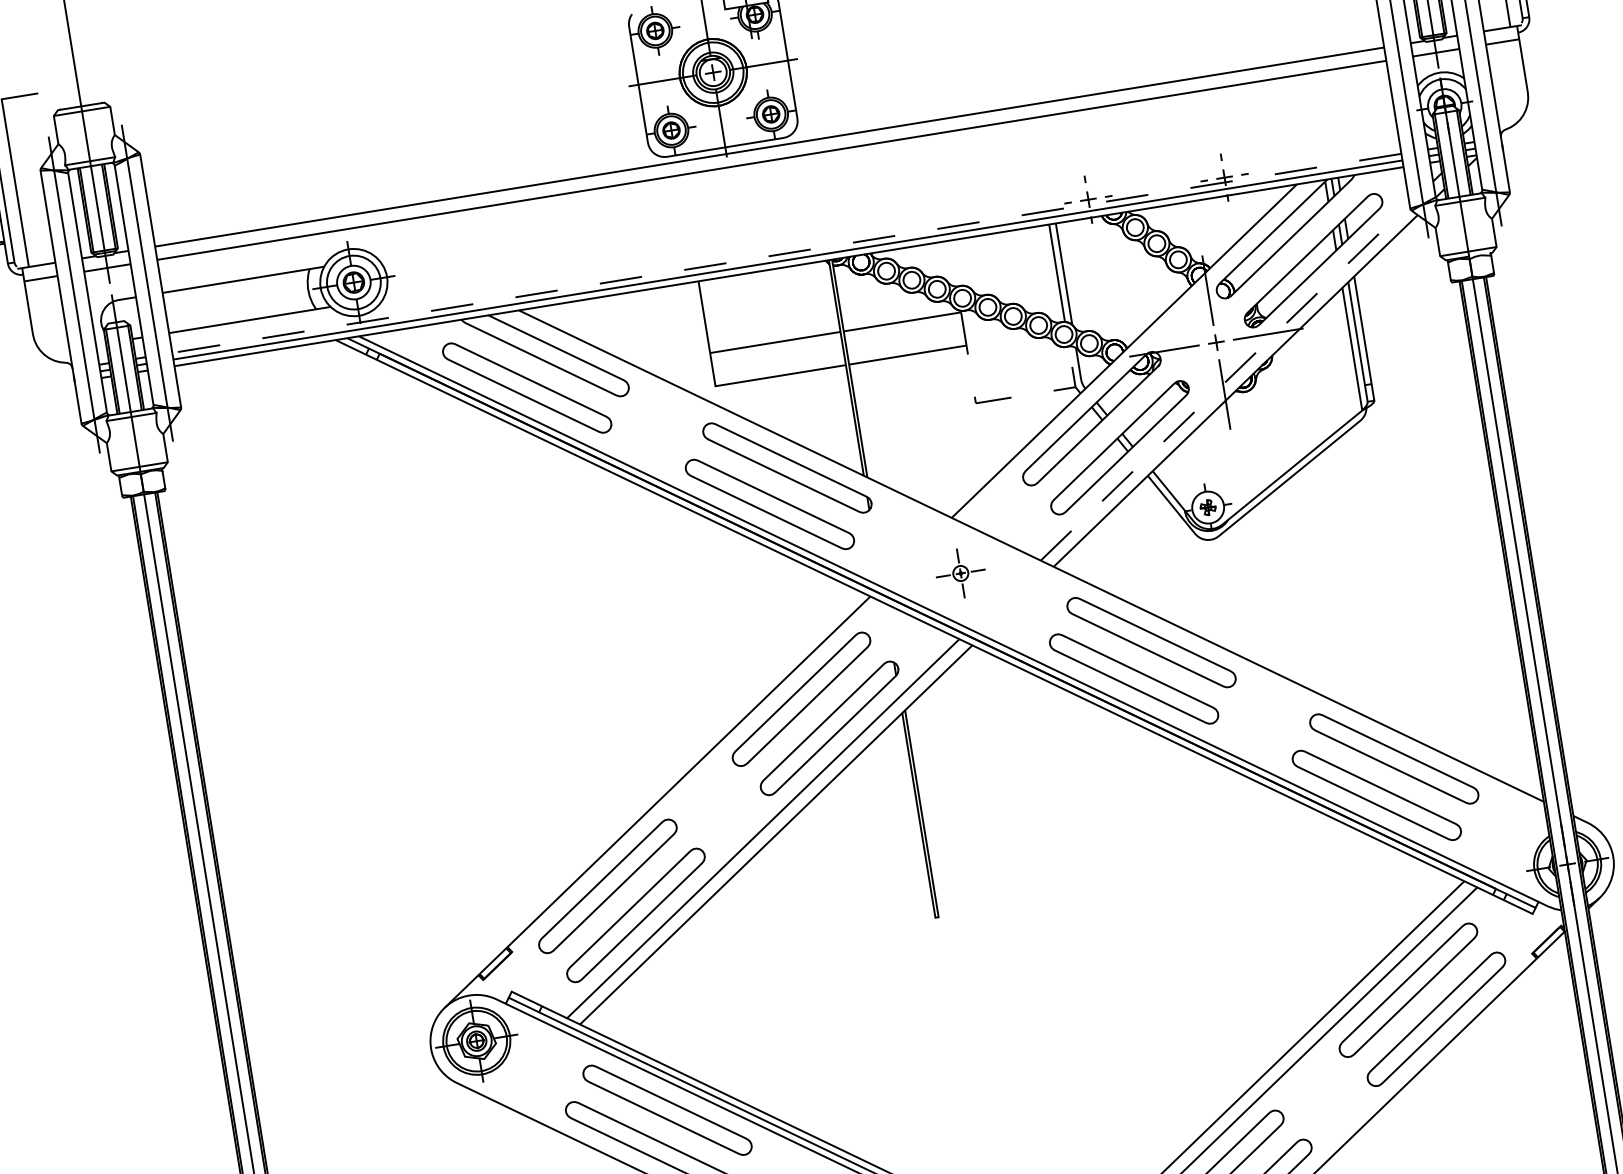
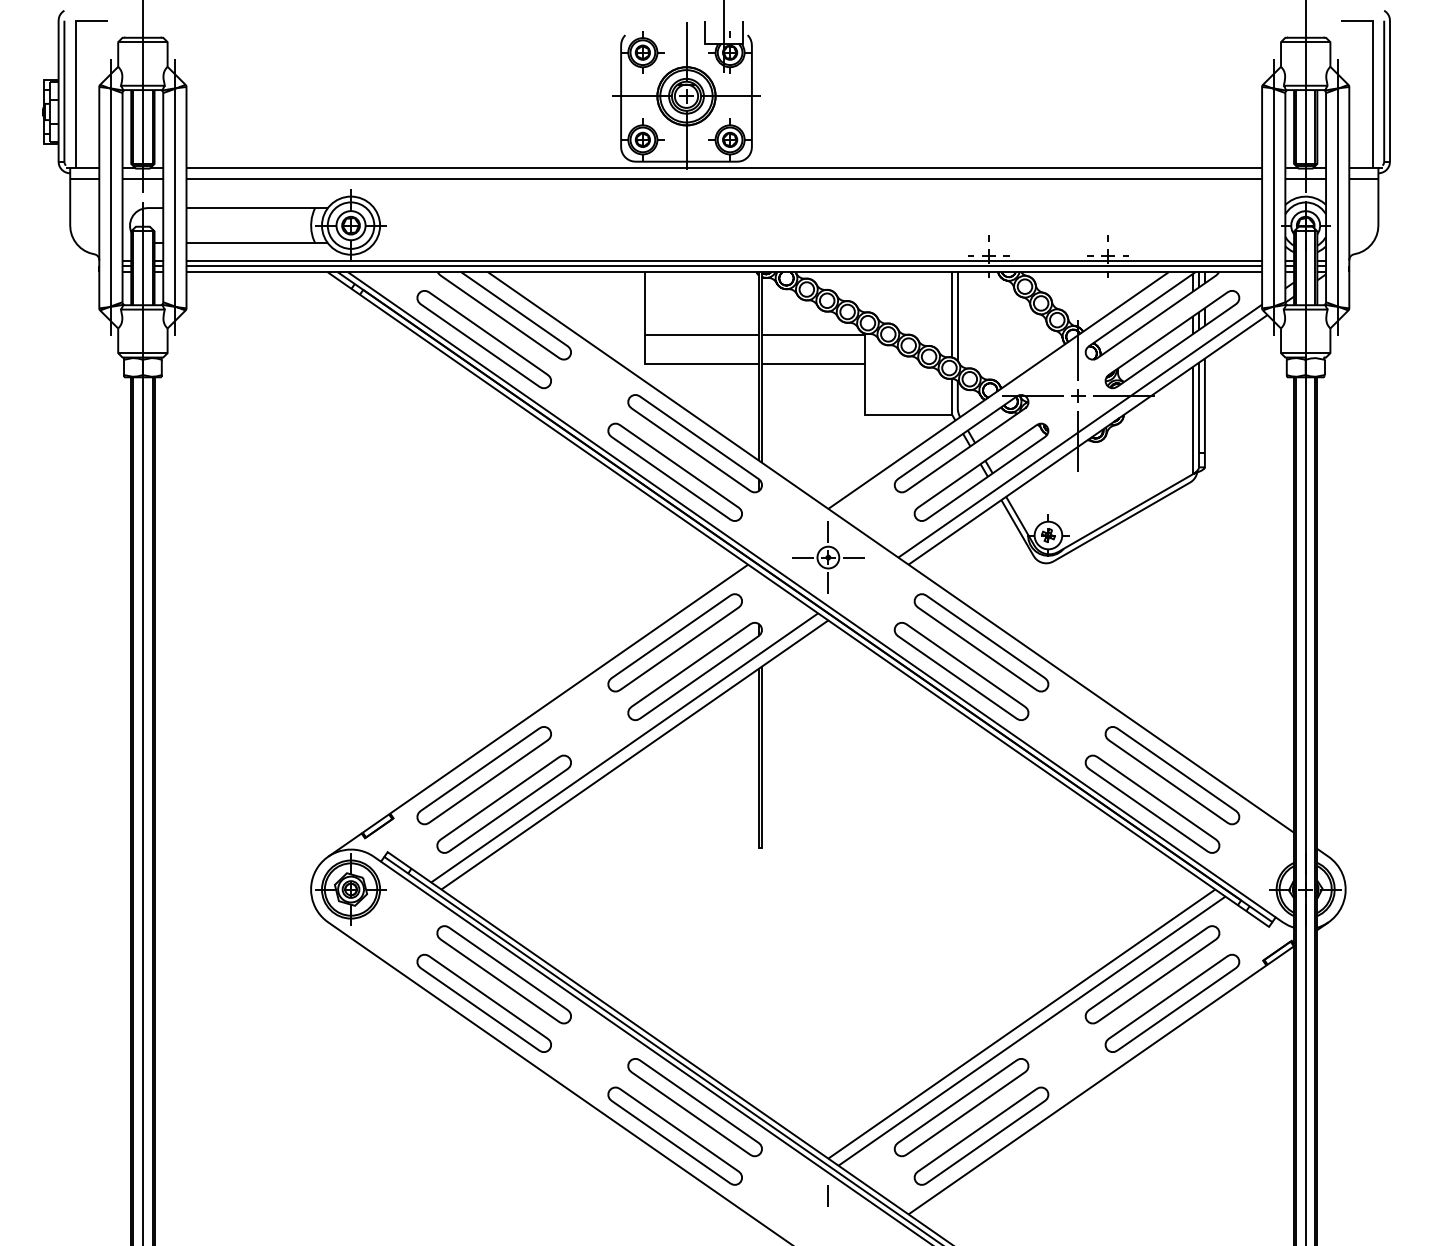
line: (787, 253) -> (724, 260), dashed -> solid
line: (1225, 382) -> (1080, 431), dashed -> solid
line: (1000, 399) -> (886, 414), dashed -> solid
part: (960, 573) -> (828, 557), size x1.67

